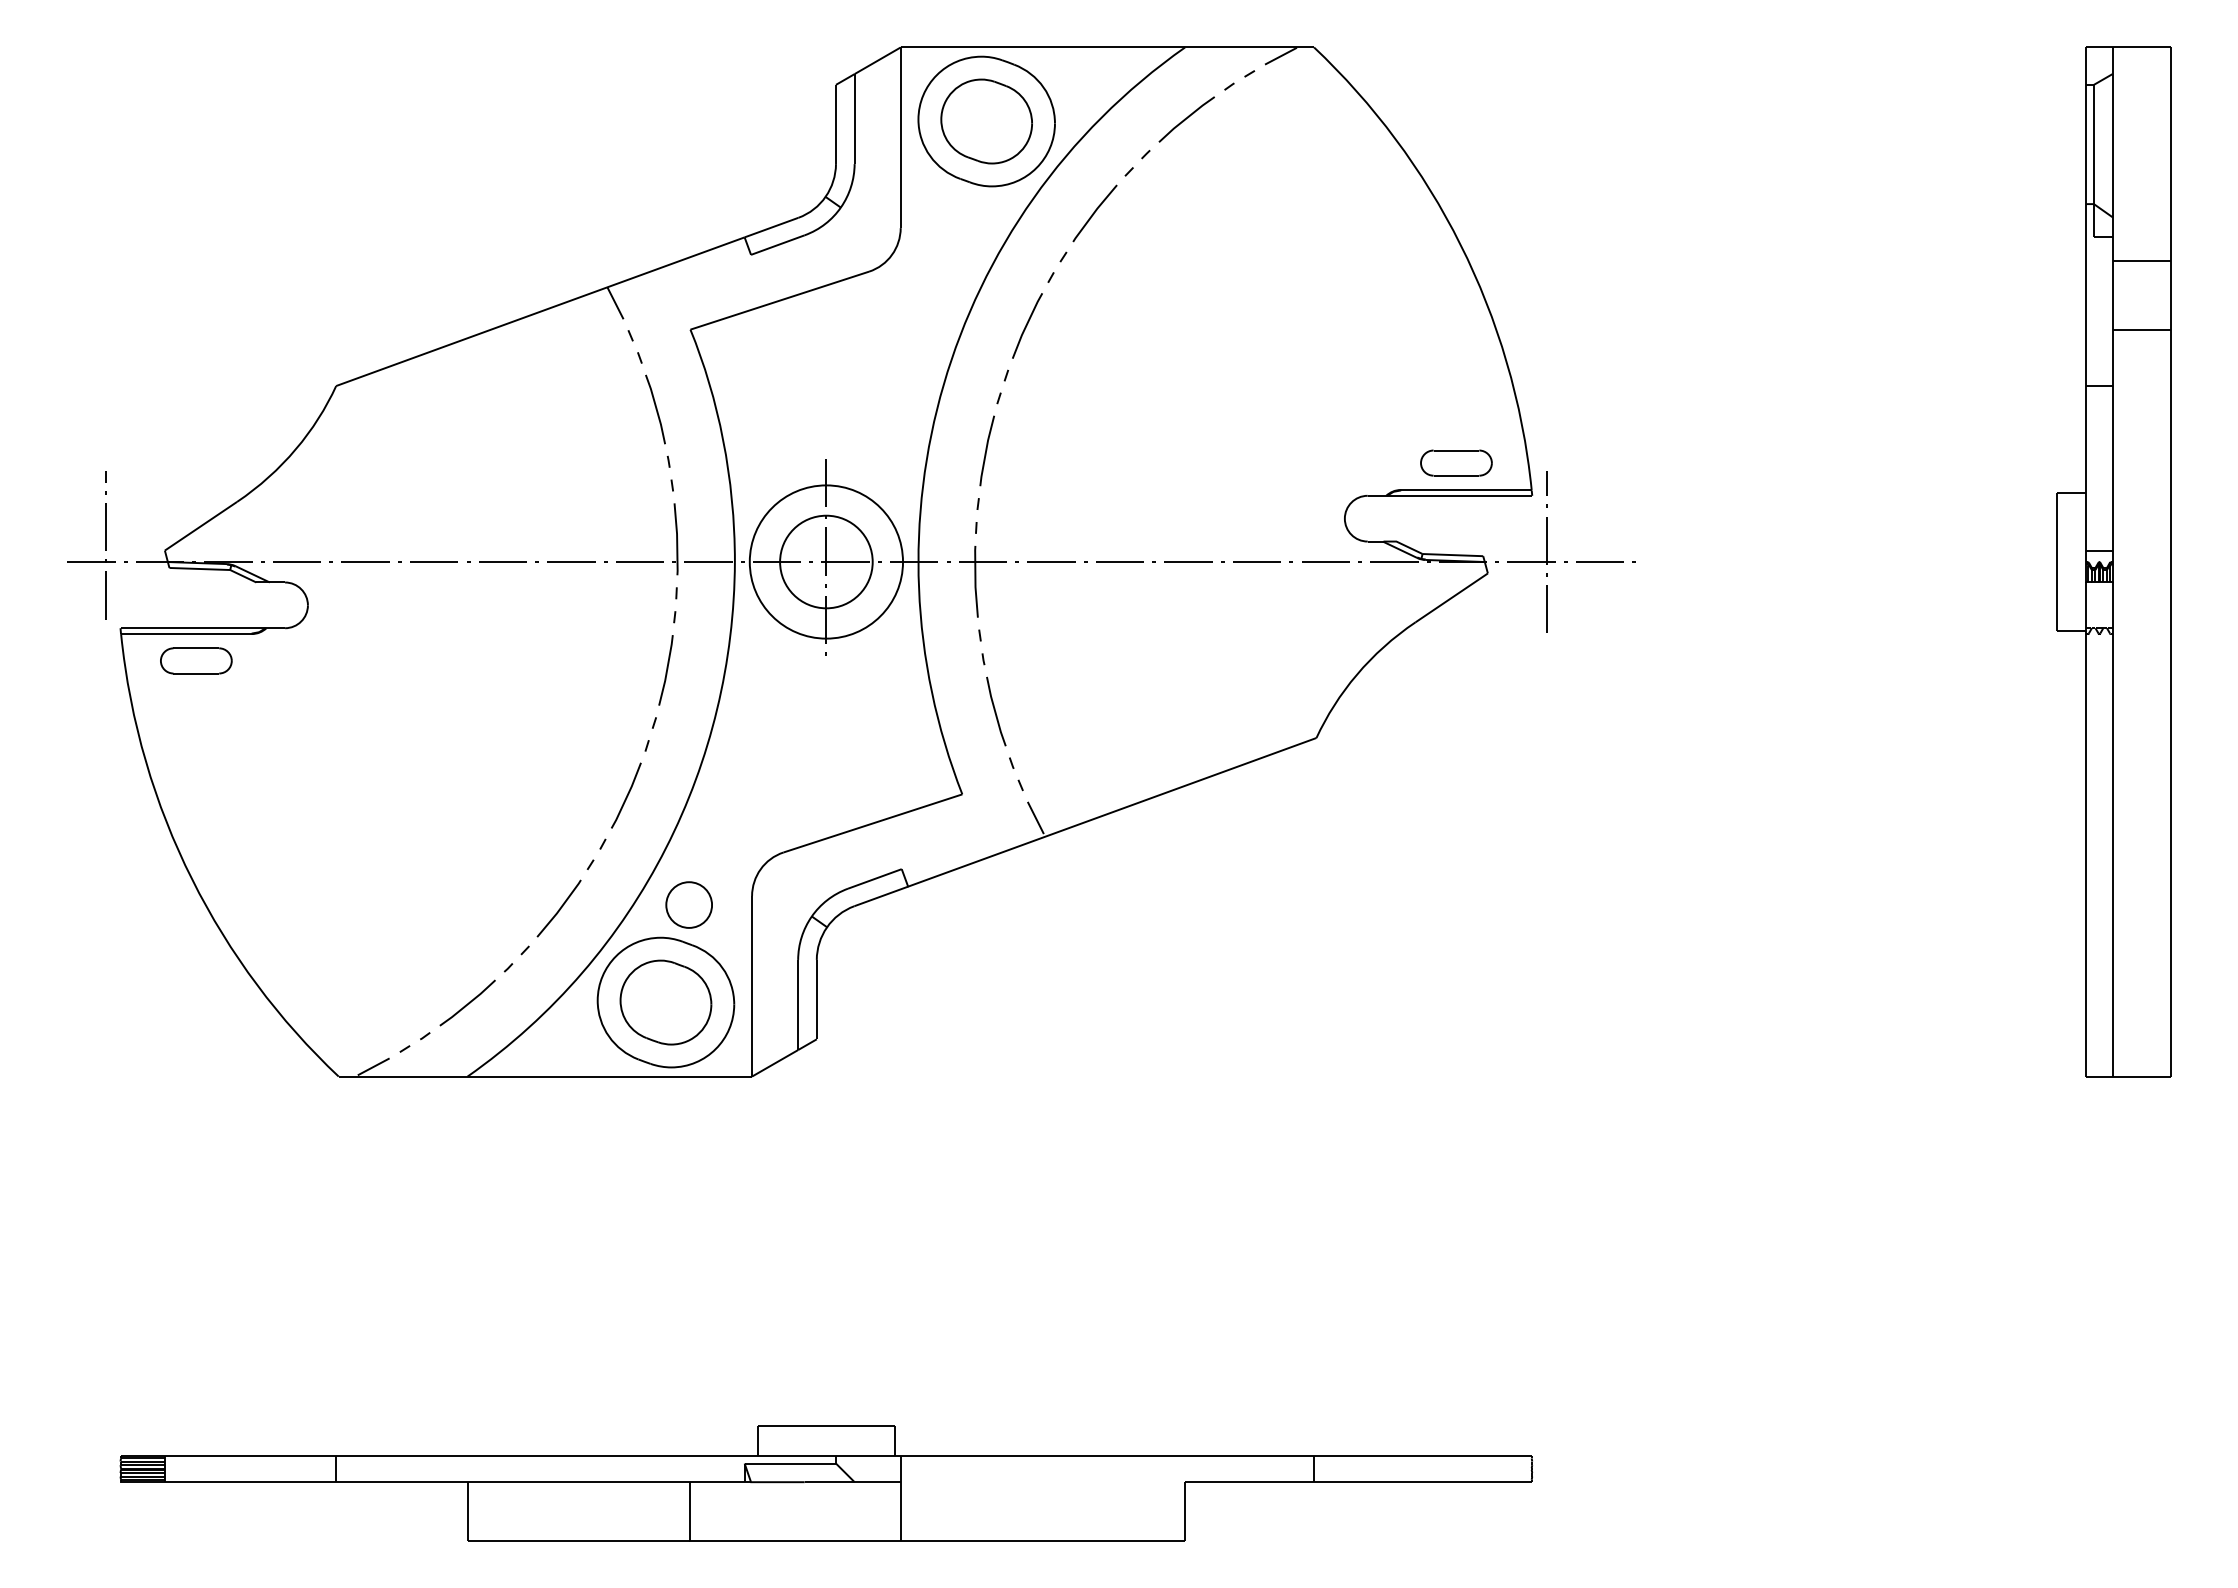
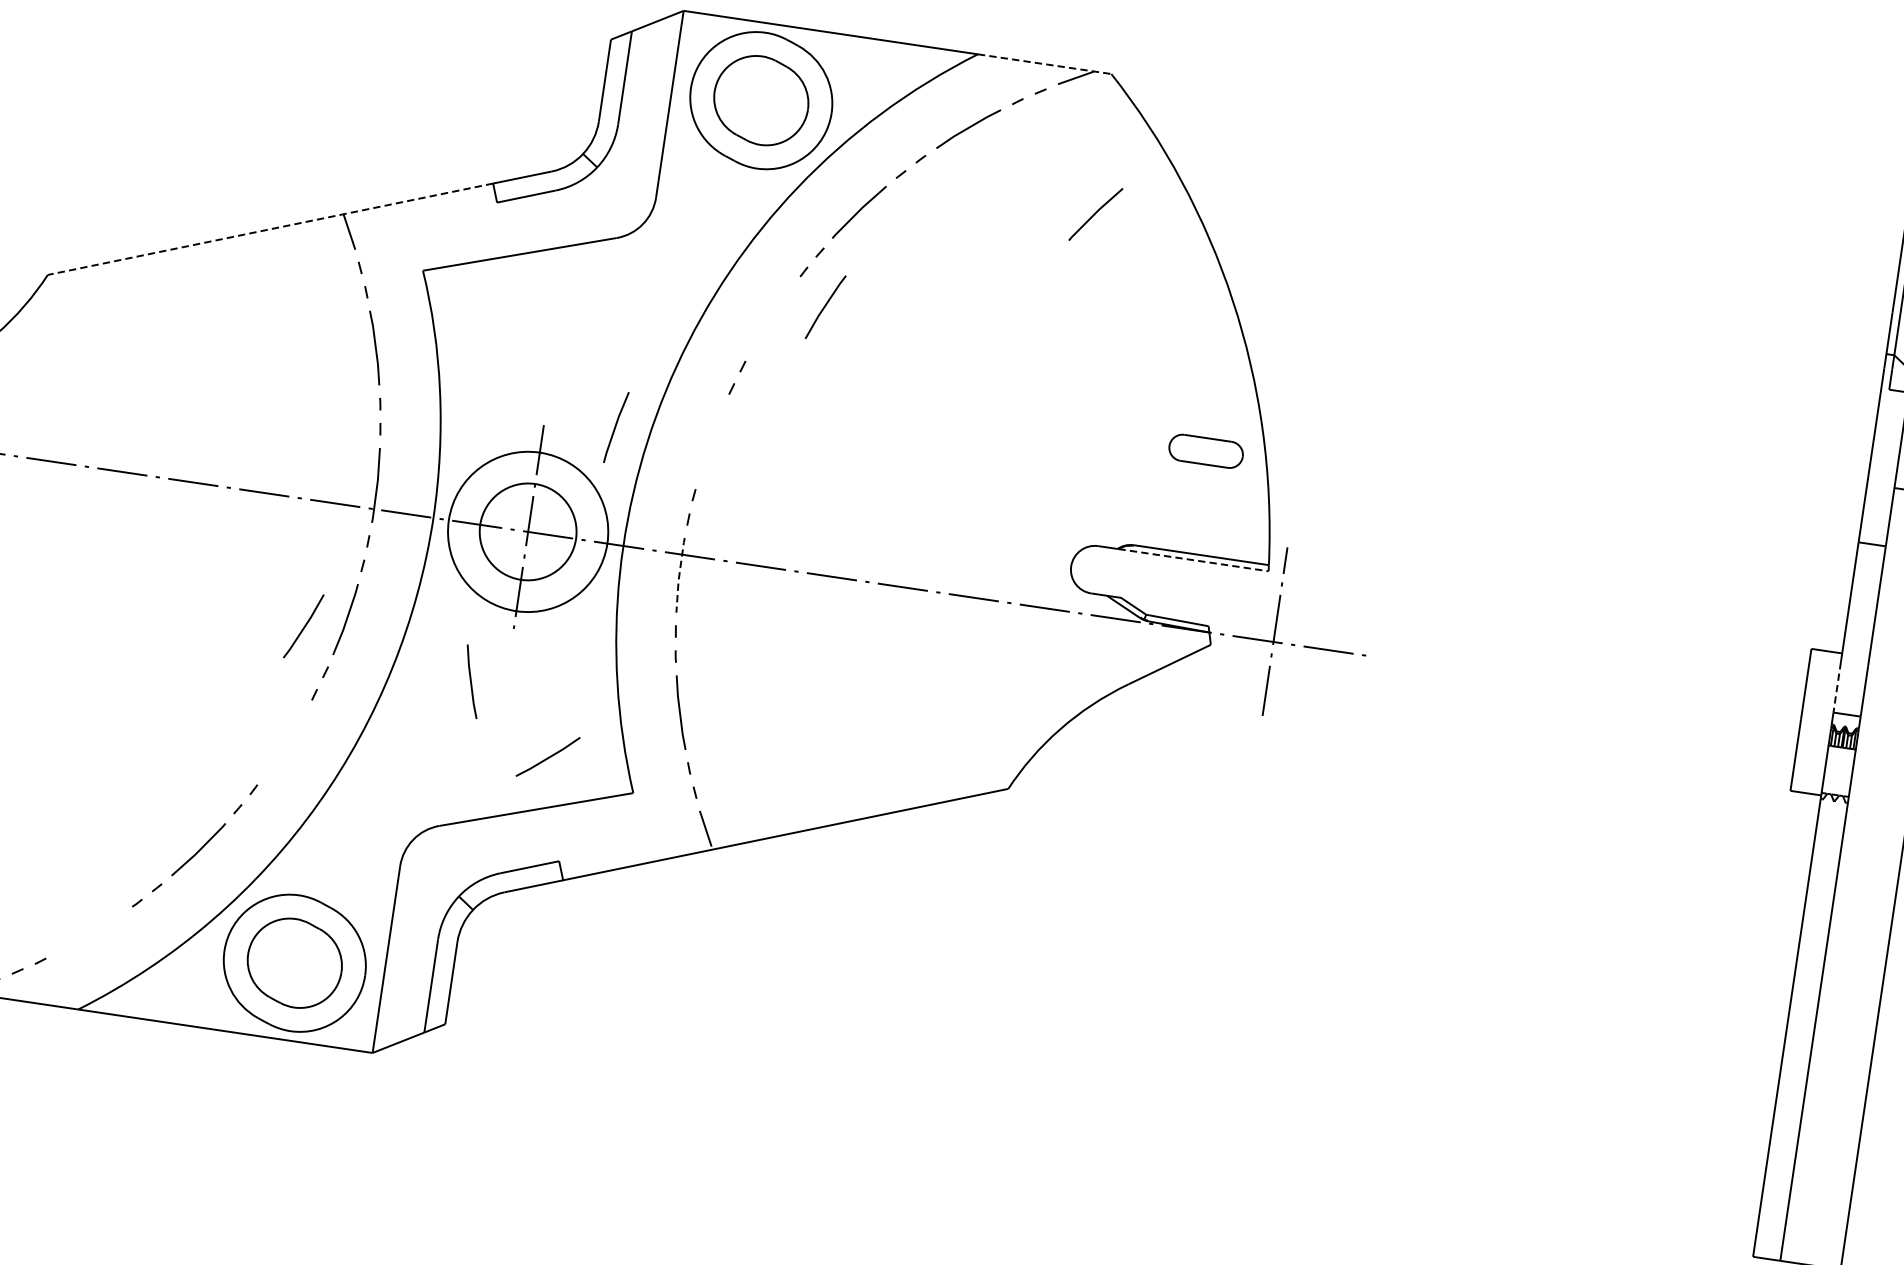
line: (1250, 47) -> (1045, 64), solid -> dashed
line: (1318, 182) -> (1095, 214), added
line: (539, 311) -> (269, 228), solid -> dashed
line: (1027, 325) -> (825, 306), moved
line: (986, 450) -> (615, 426), moved
part: (1456, 462) -> (1206, 450), moved
line: (1459, 495) -> (1193, 559), solid -> dashed
line: (2086, 526) -> (1837, 687), solid -> dashed
line: (975, 582) -> (679, 575), solid -> dashed
line: (794, 711) -> (472, 681), added
line: (626, 795) -> (303, 626), moved
part: (688, 904) -> (333, 865), removed
line: (468, 1002) -> (549, 756), moved

